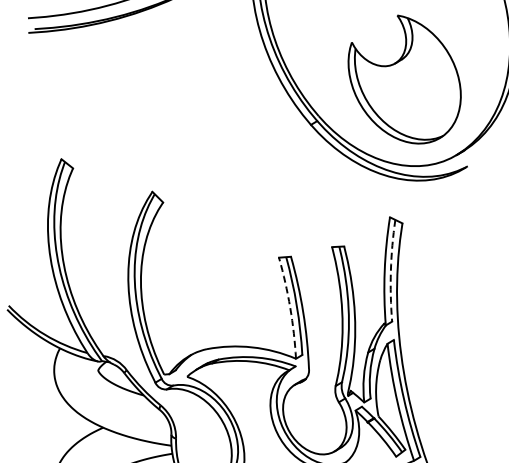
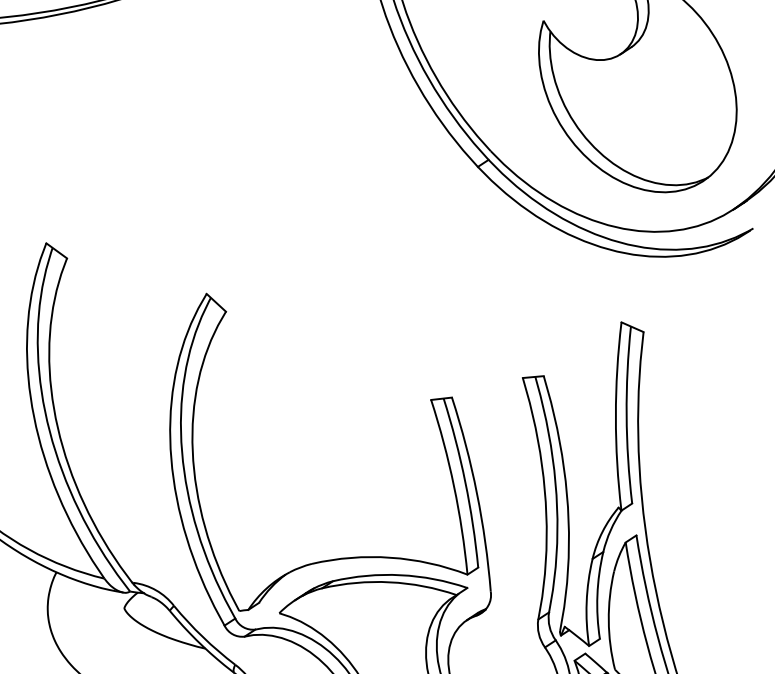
arc: (390, 270) -> (625, 414), dashed -> solid
arc: (290, 307) -> (454, 485), dashed -> solid

